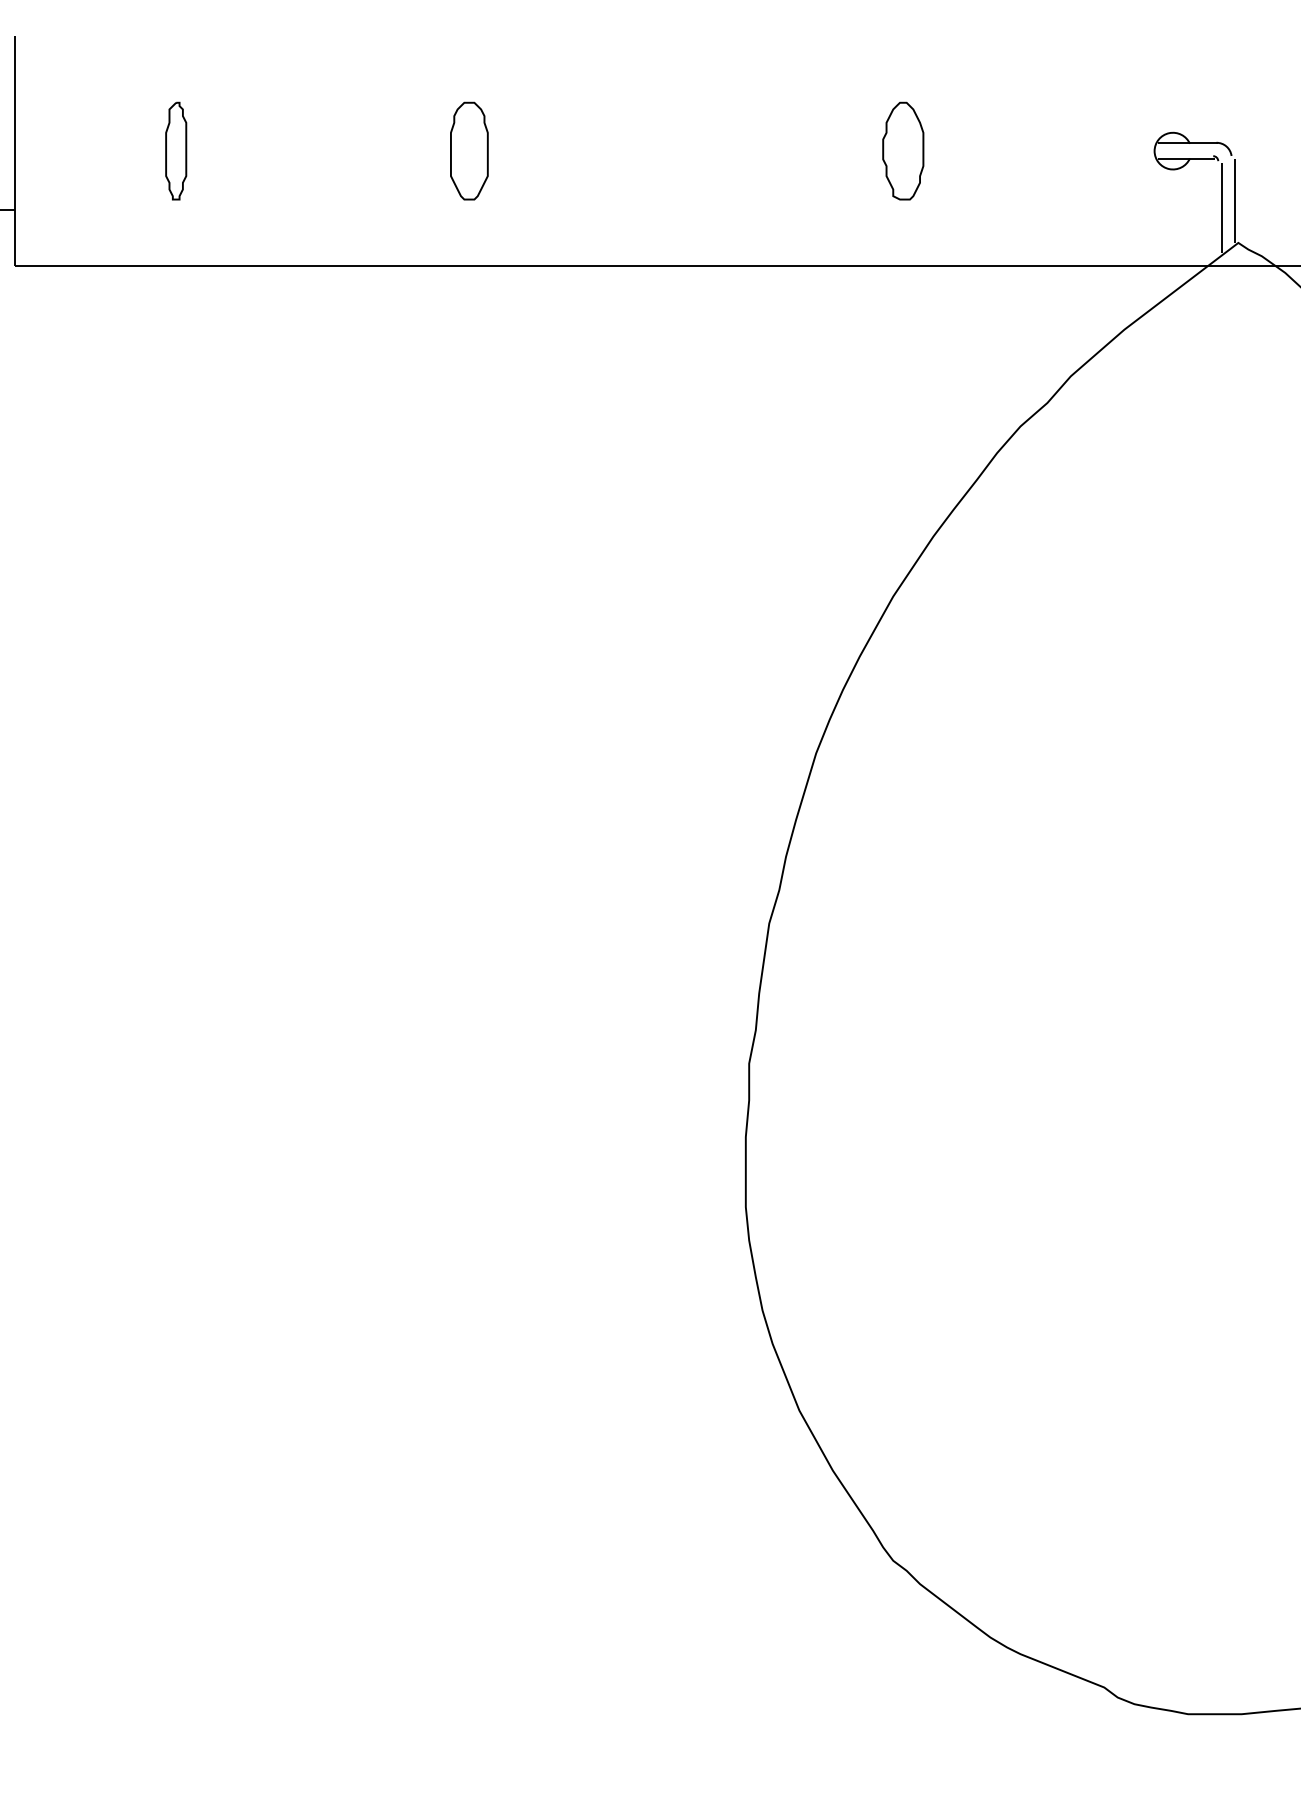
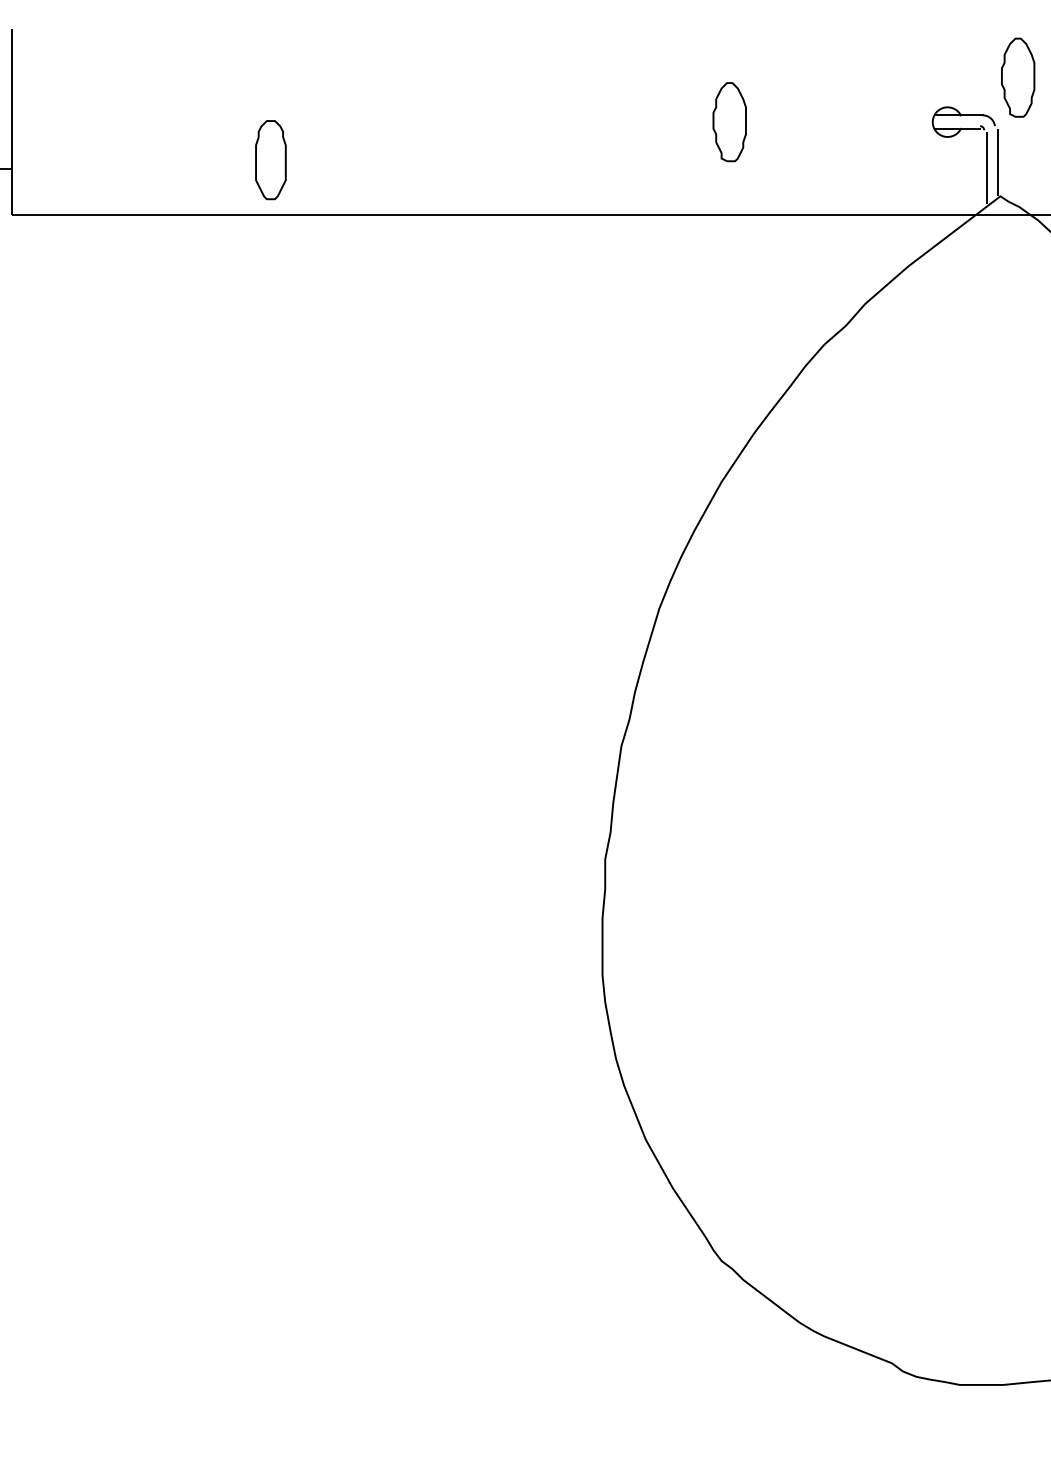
part: (1260, 95) -> (1018, 77), added
part: (176, 150) -> (142, 121), removed
part: (469, 150) -> (271, 159), moved

